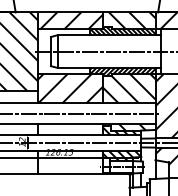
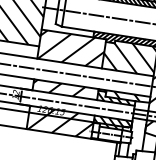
hatch: (70, 129) -> (65, 89), added
hatch: (70, 162) -> (60, 122), added

